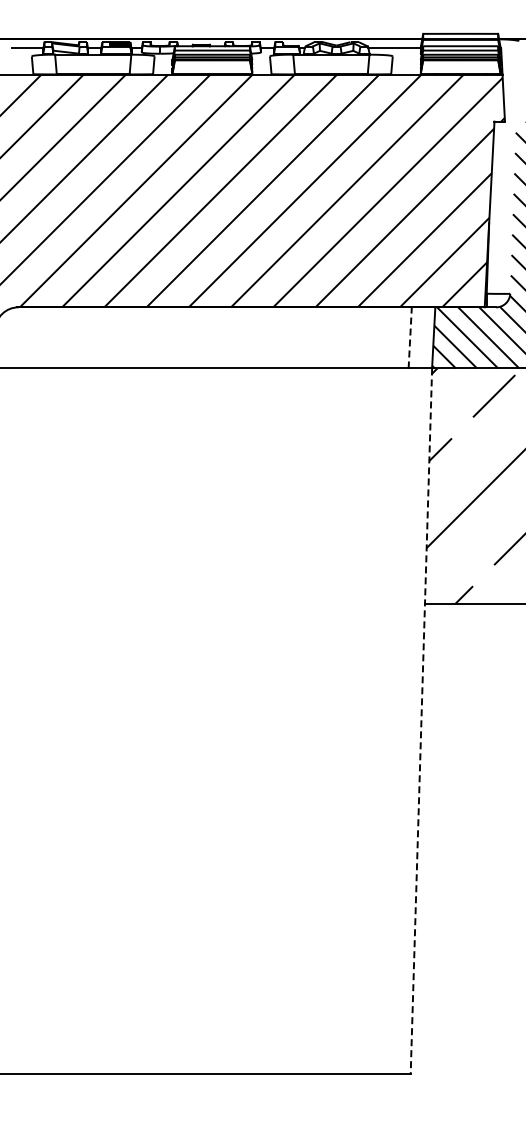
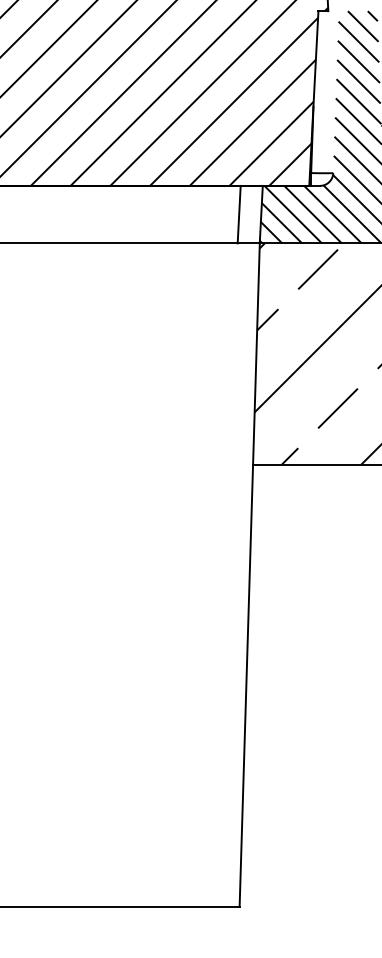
line: (410, 337) -> (239, 214), dashed -> solid
line: (421, 721) -> (249, 575), dashed -> solid

